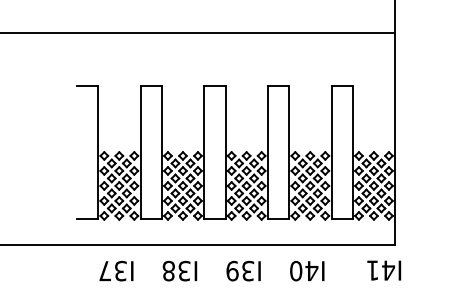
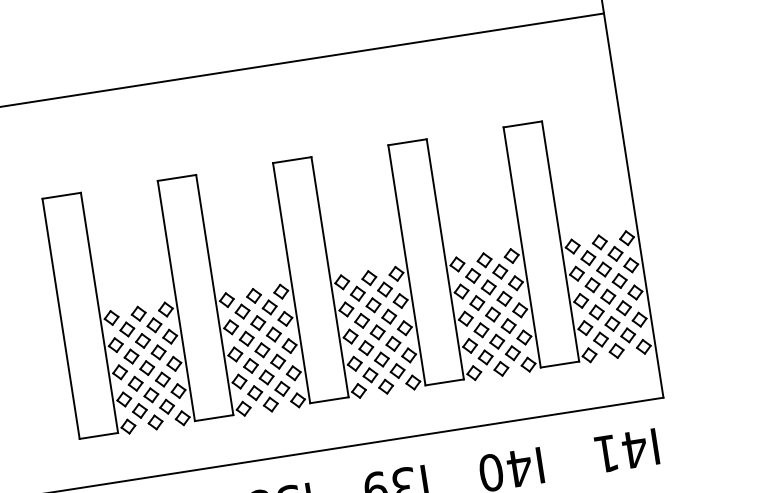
line: (76, 151) -> (60, 317), added
text: (384, 270) -> (627, 450), moved

